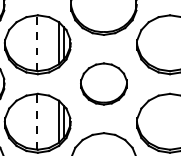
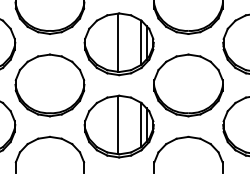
line: (37, 43) -> (118, 42), dashed -> solid
part: (103, 84) -> (188, 85), size x1.43
line: (37, 122) -> (118, 125), dashed -> solid

